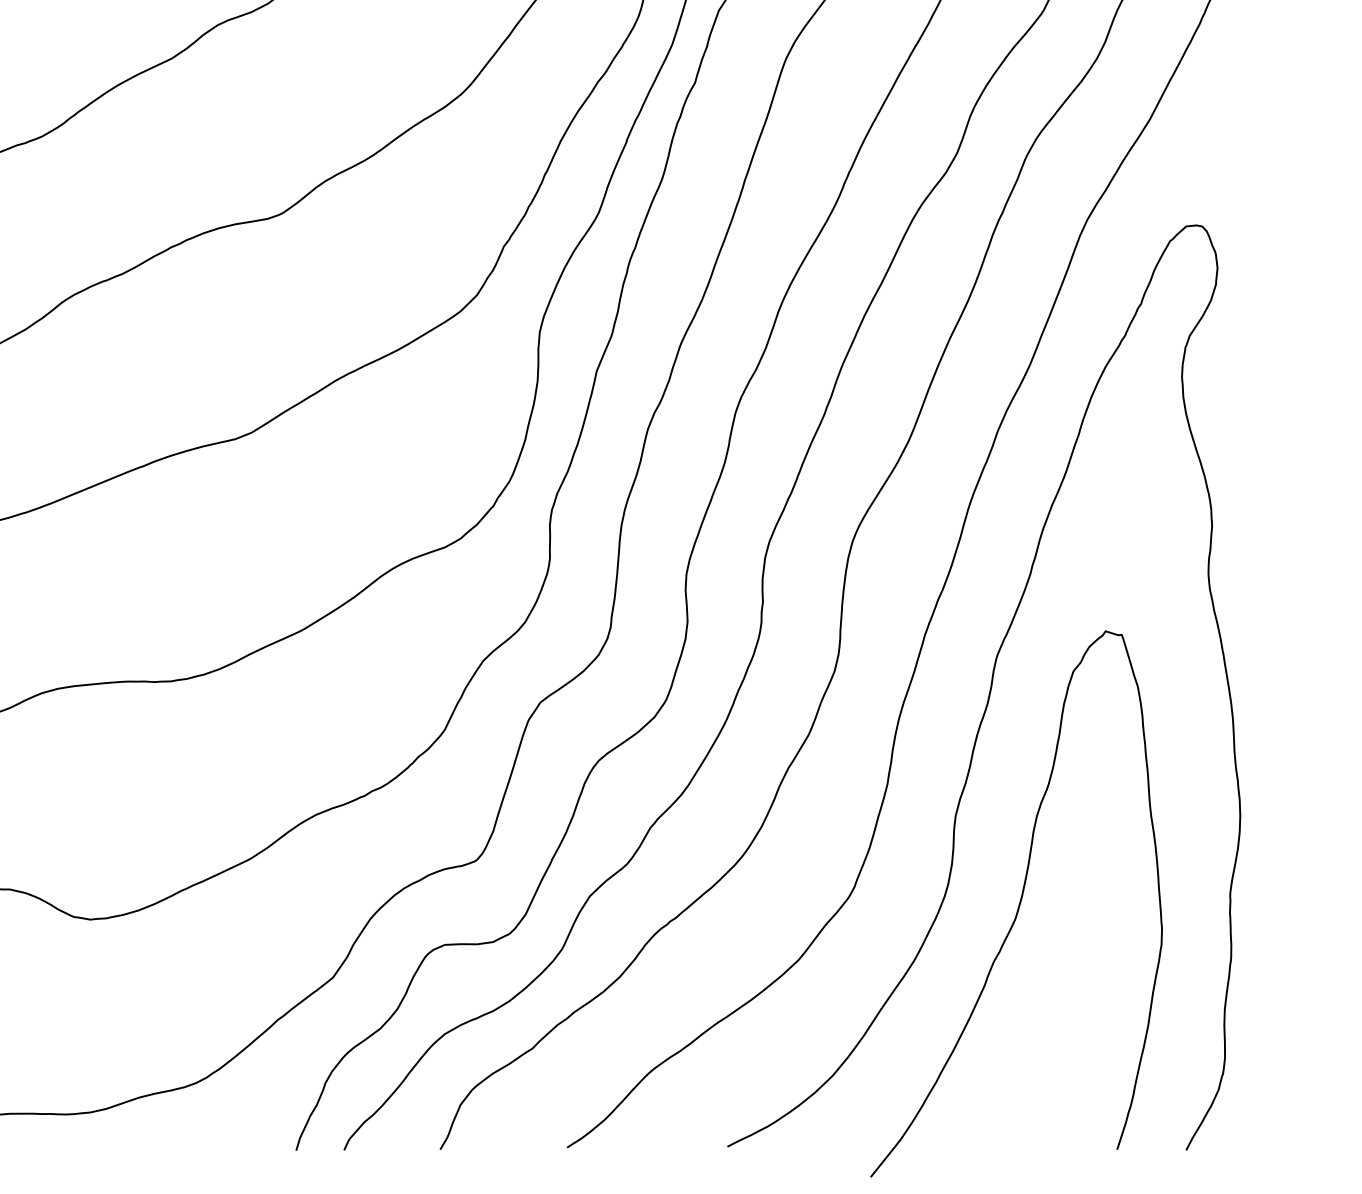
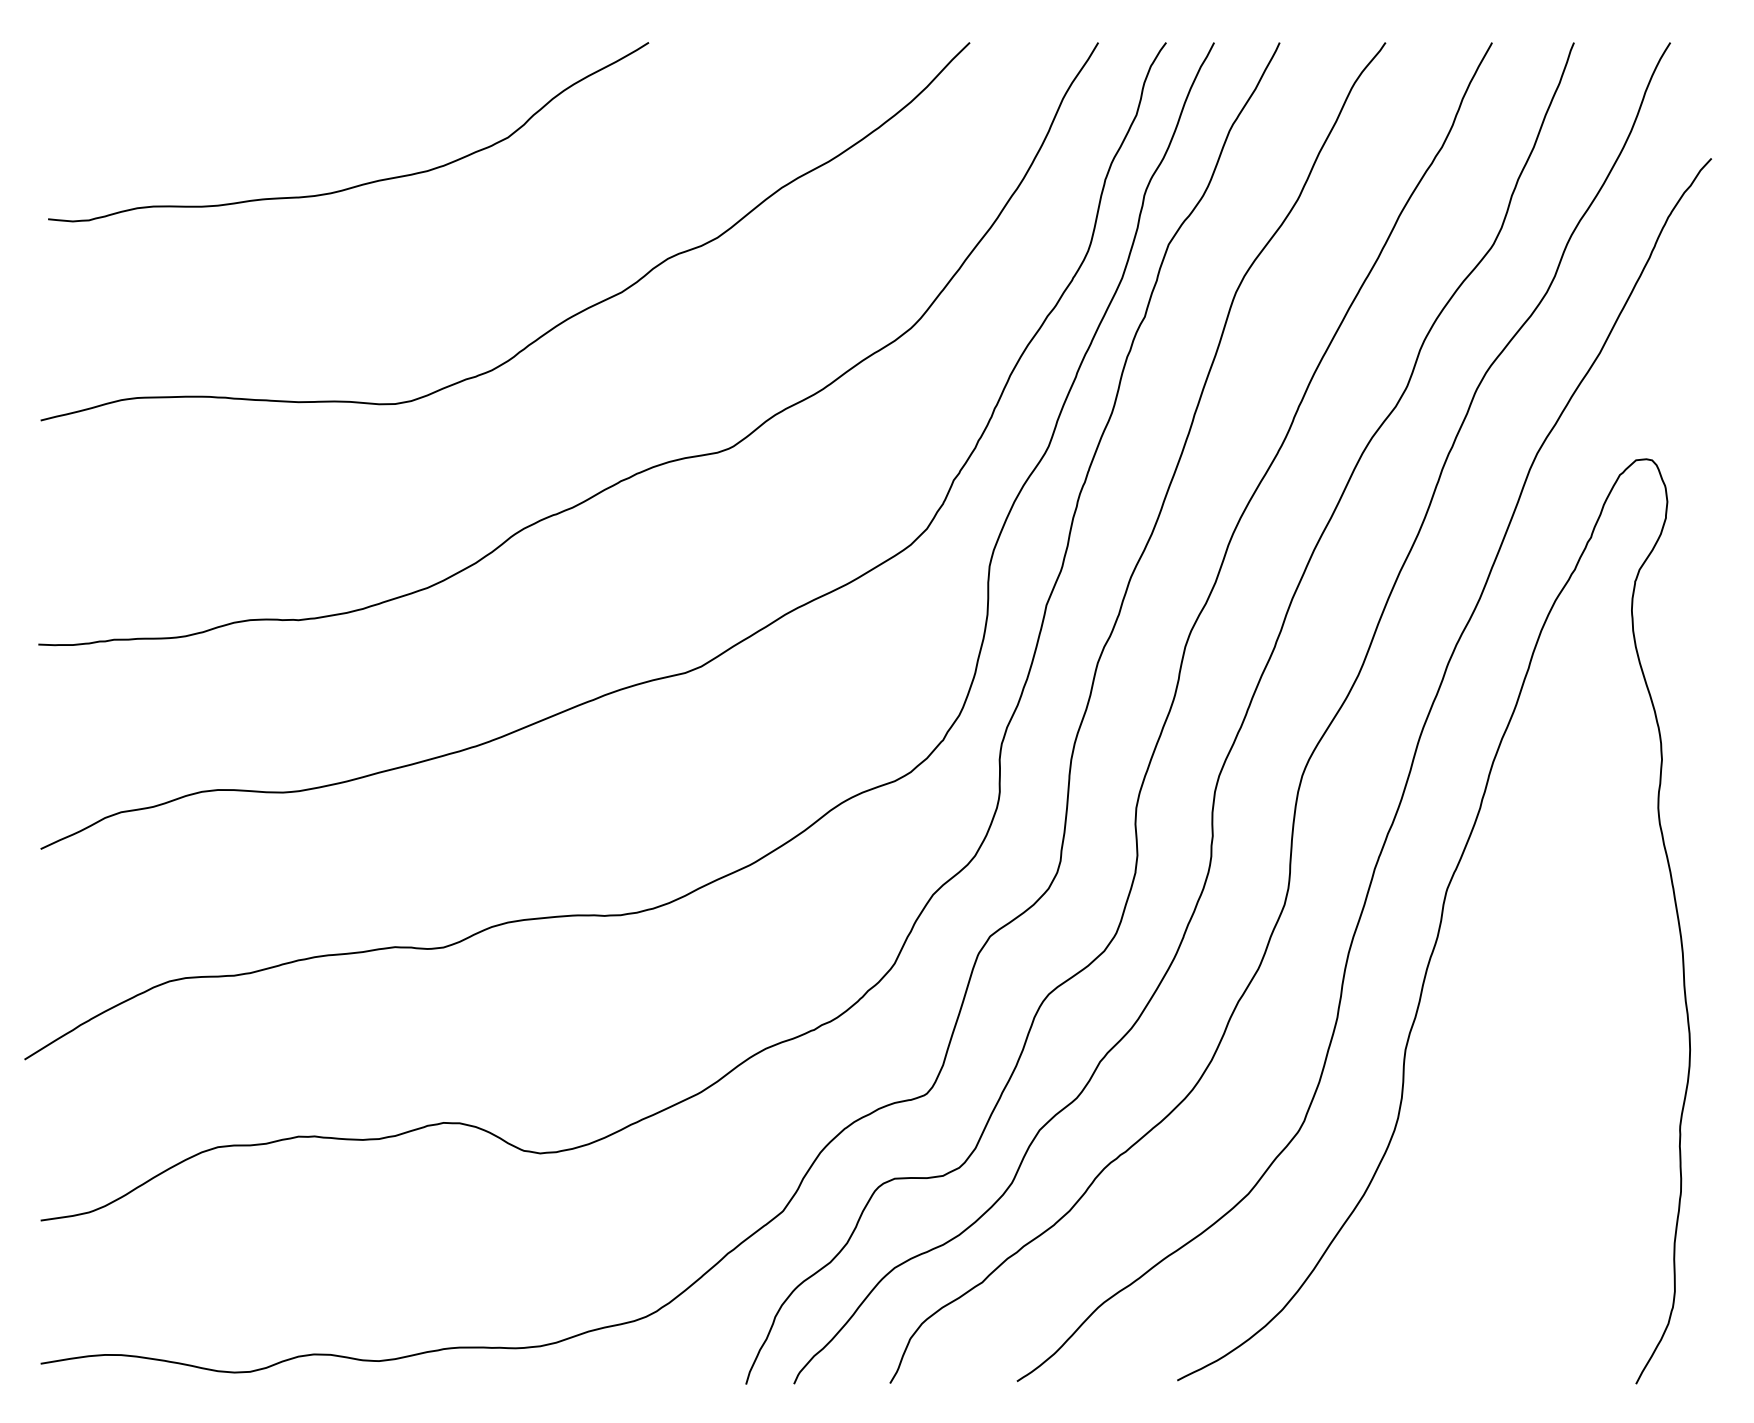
curve: (1018, 903) -> (1468, 1137), removed

